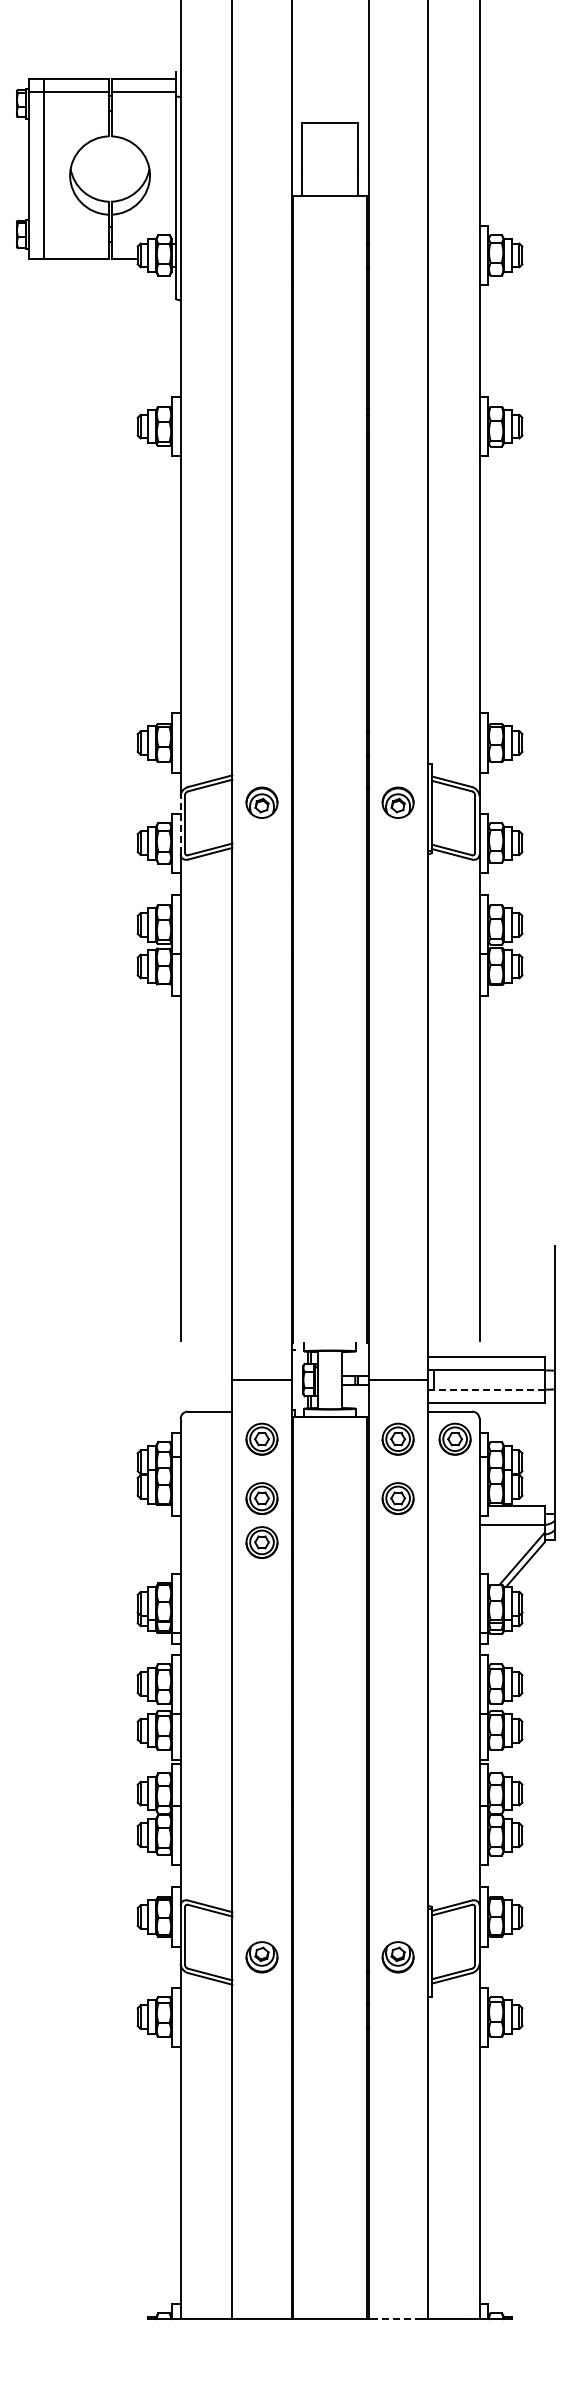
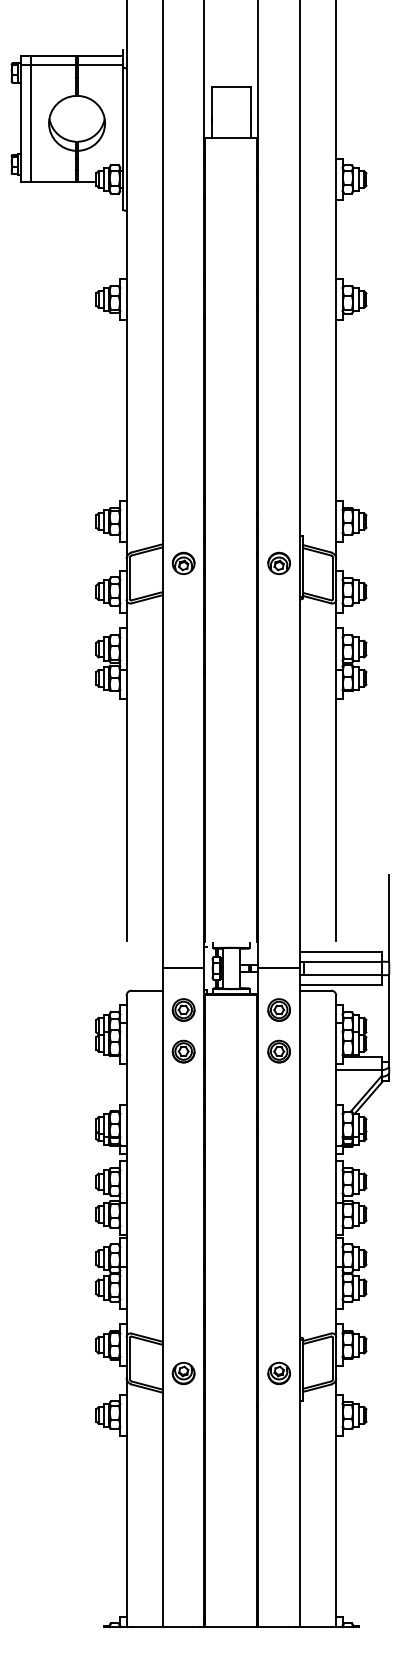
line: (180, 824) -> (126, 578), dashed -> solid
line: (488, 1389) -> (342, 975), dashed -> solid
part: (454, 1438) -> (318, 1009), removed
part: (261, 1542) -> (183, 1082), removed
line: (397, 2319) -> (278, 1627), dashed -> solid

